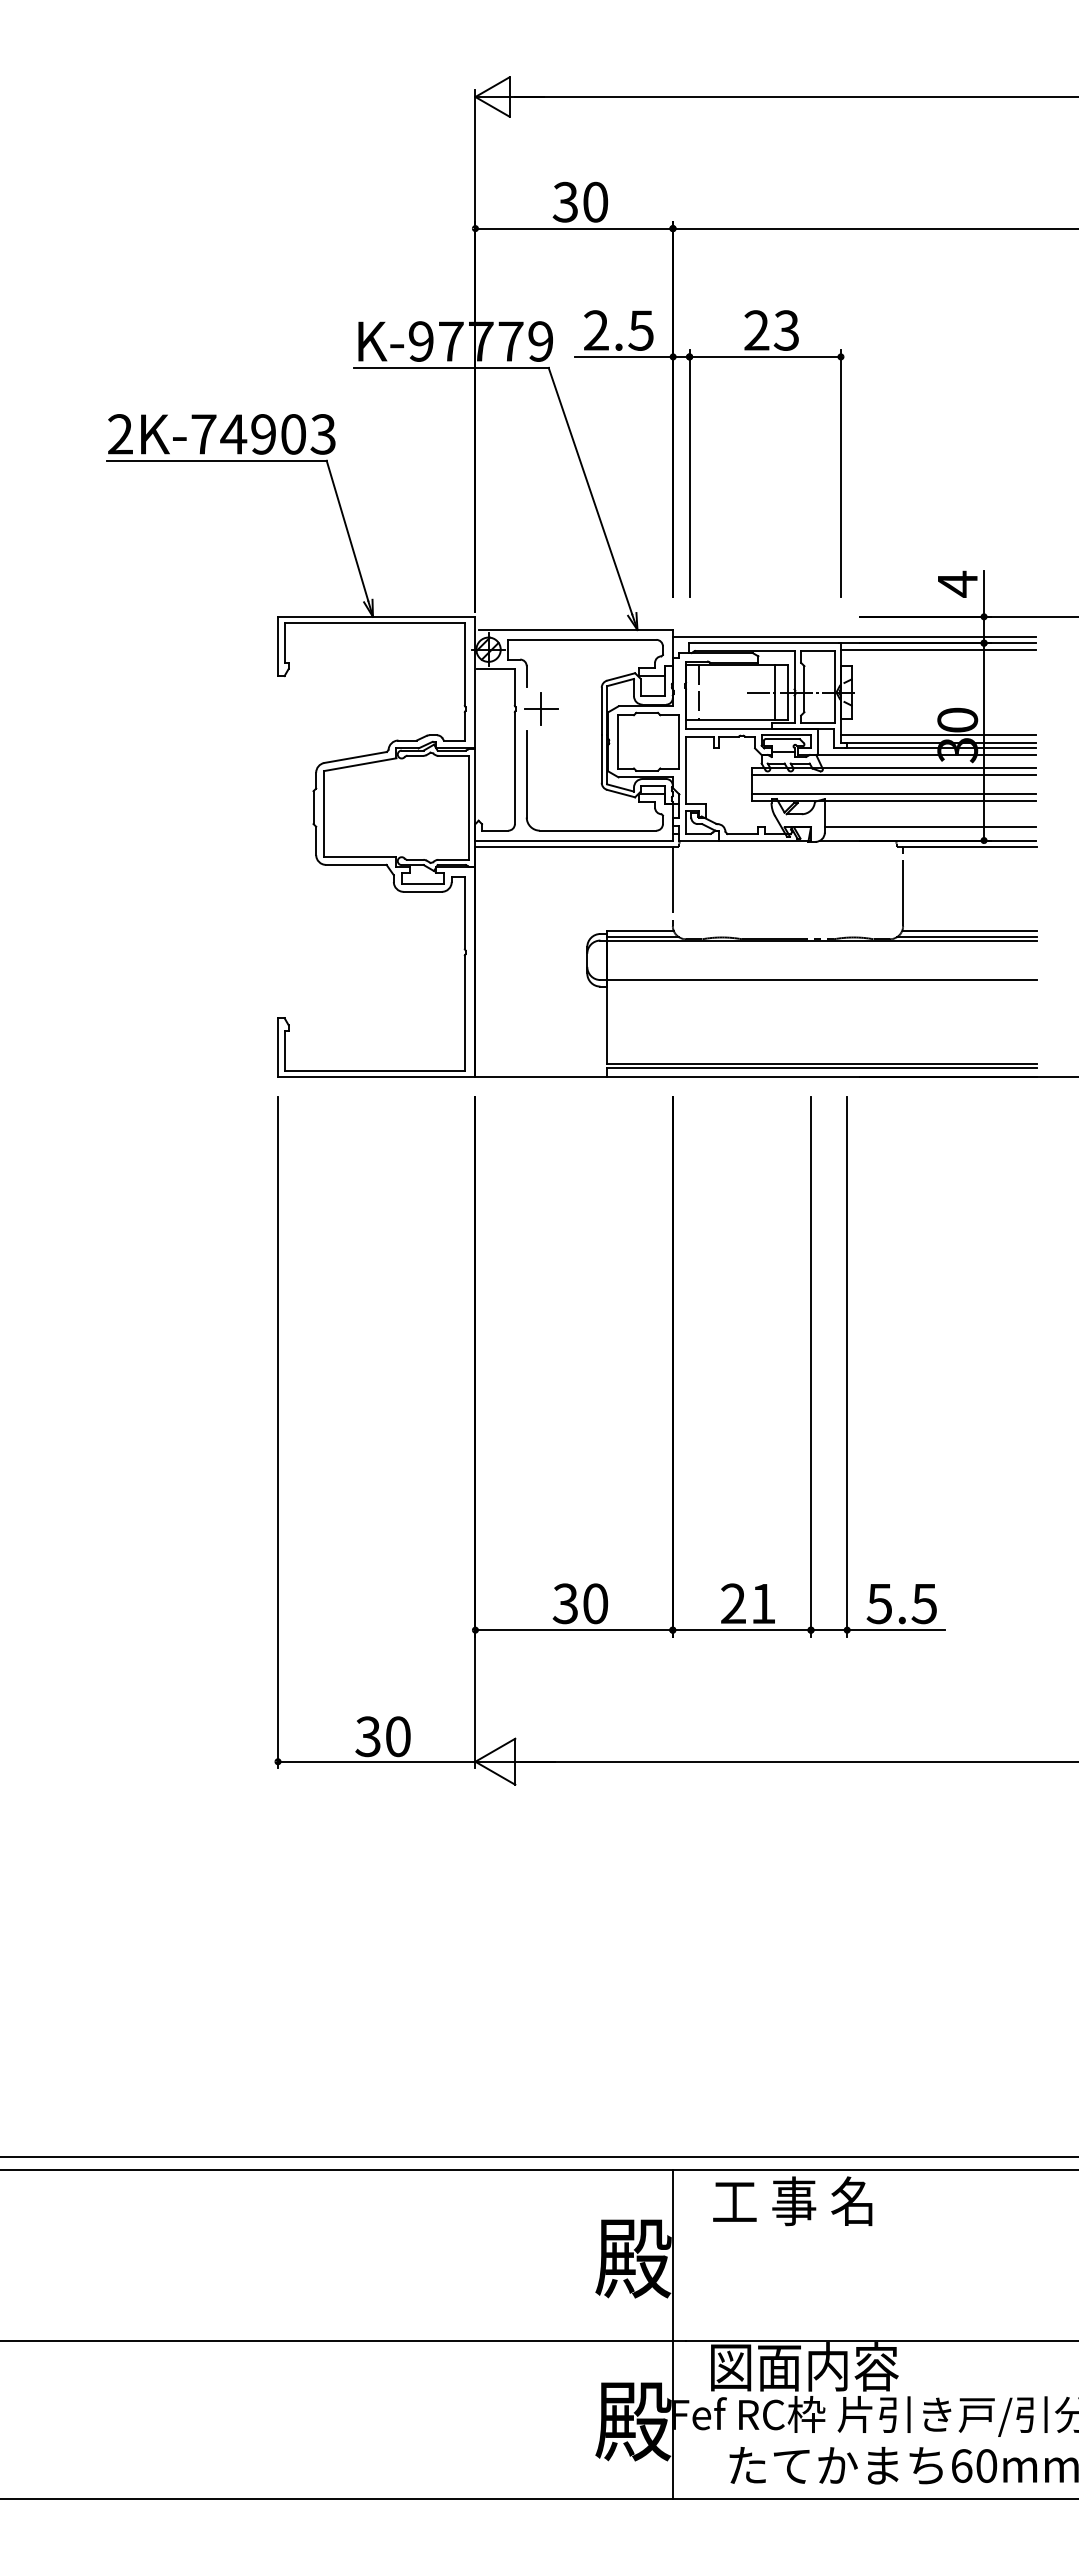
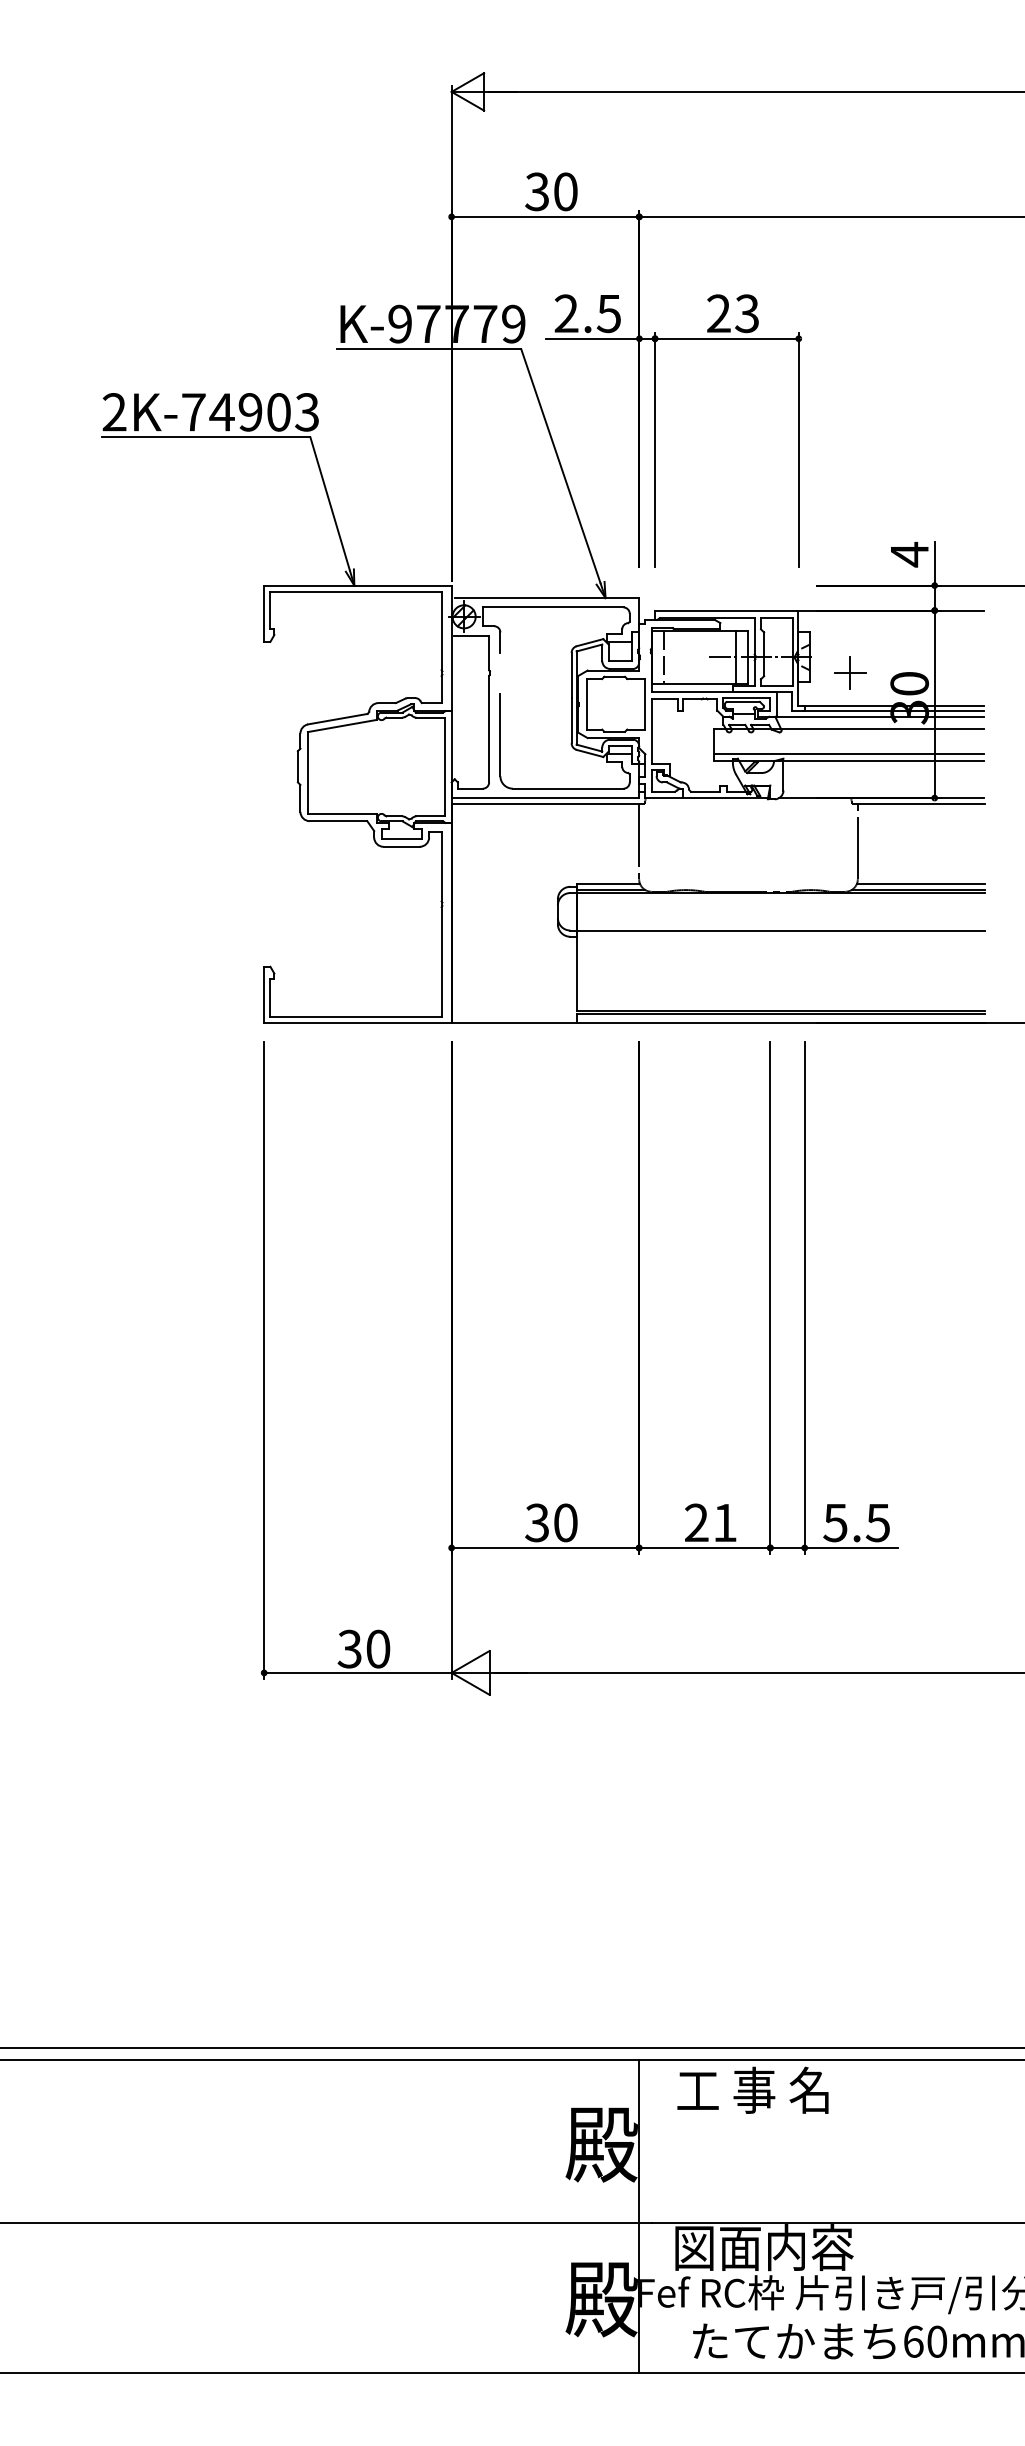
line: (854, 636) -> (811, 604), removed
line: (938, 649) -> (891, 616), removed
part: (541, 708) -> (850, 672), moved
line: (938, 735) -> (891, 698), removed
line: (893, 774) -> (848, 735), removed
line: (930, 827) -> (883, 785), removed

